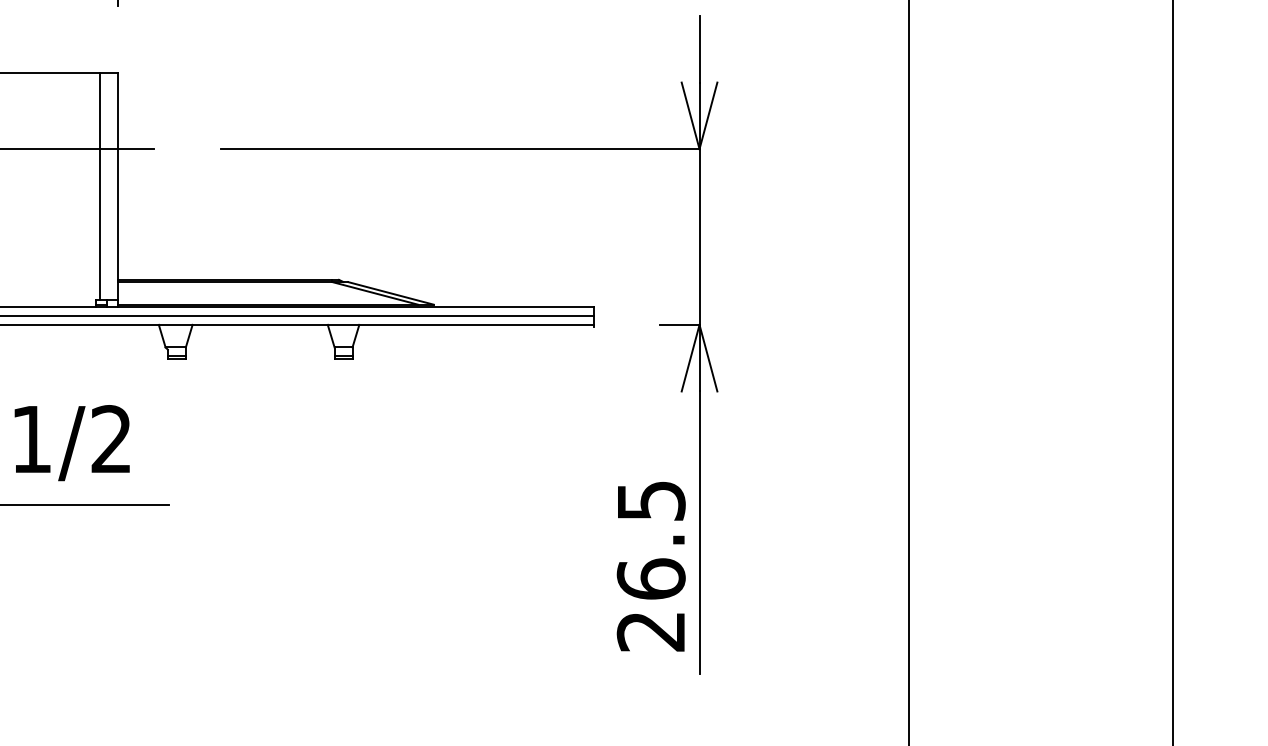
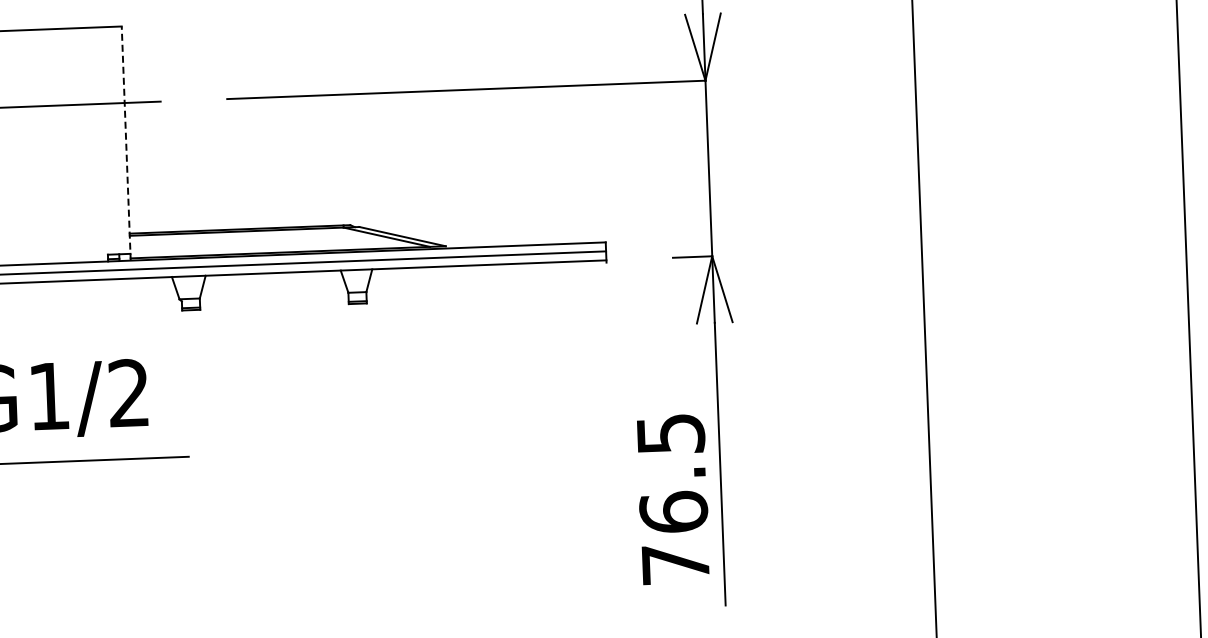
line: (100, 186) -> (108, 141), removed
line: (118, 189) -> (126, 143), solid -> dashed
text: (650, 631) -> (674, 564), 26.5 -> 76.5

